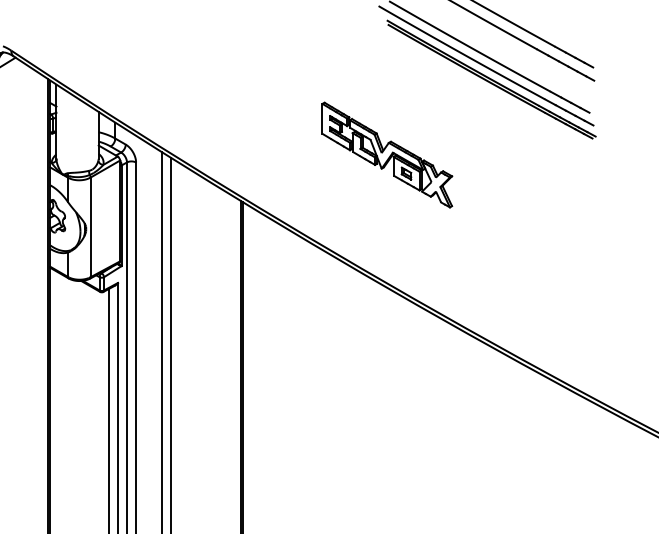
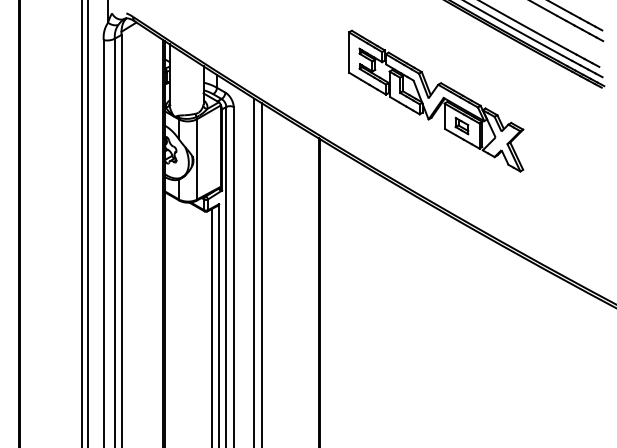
part: (387, 154) -> (436, 100), size x1.67

